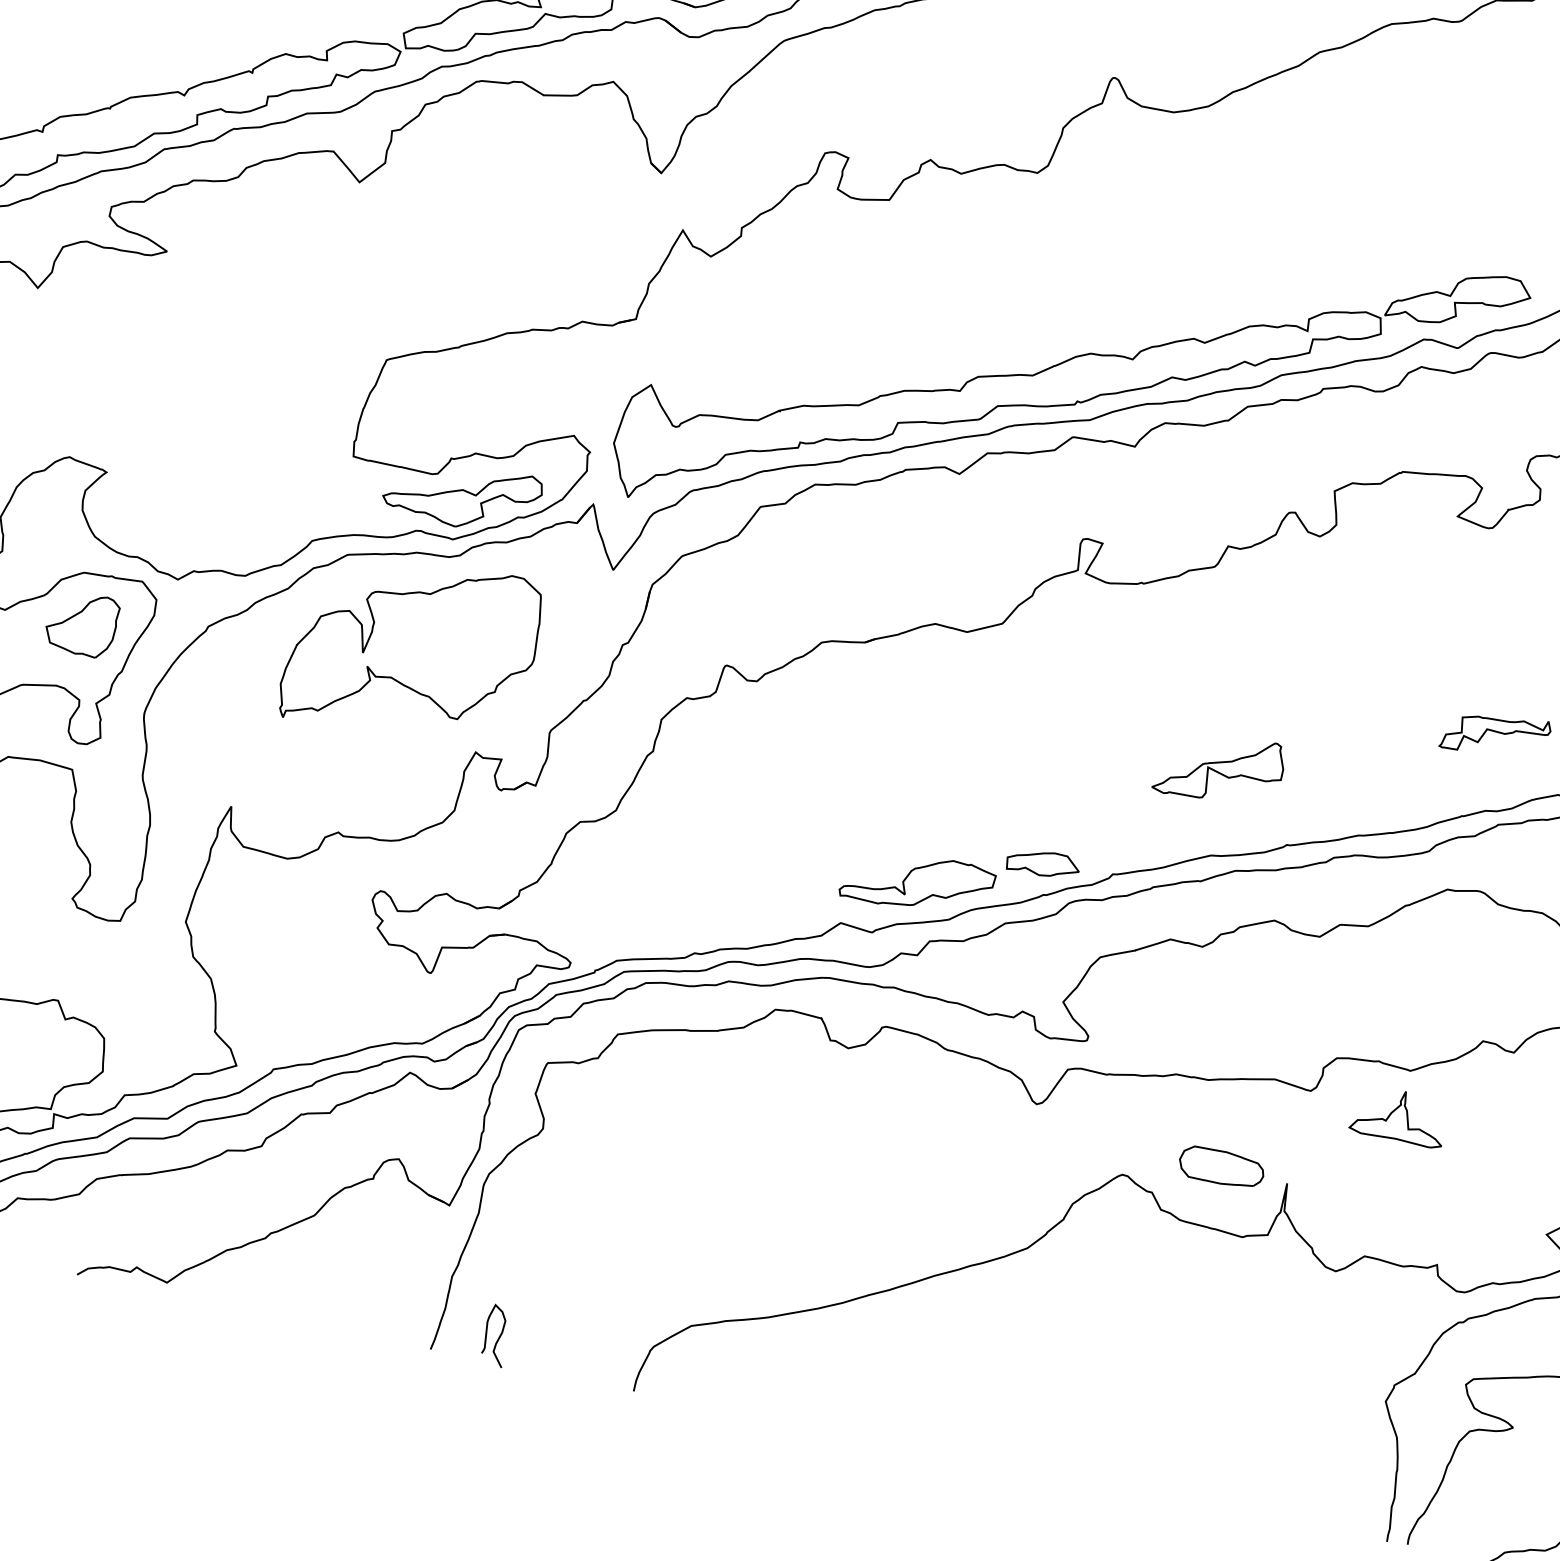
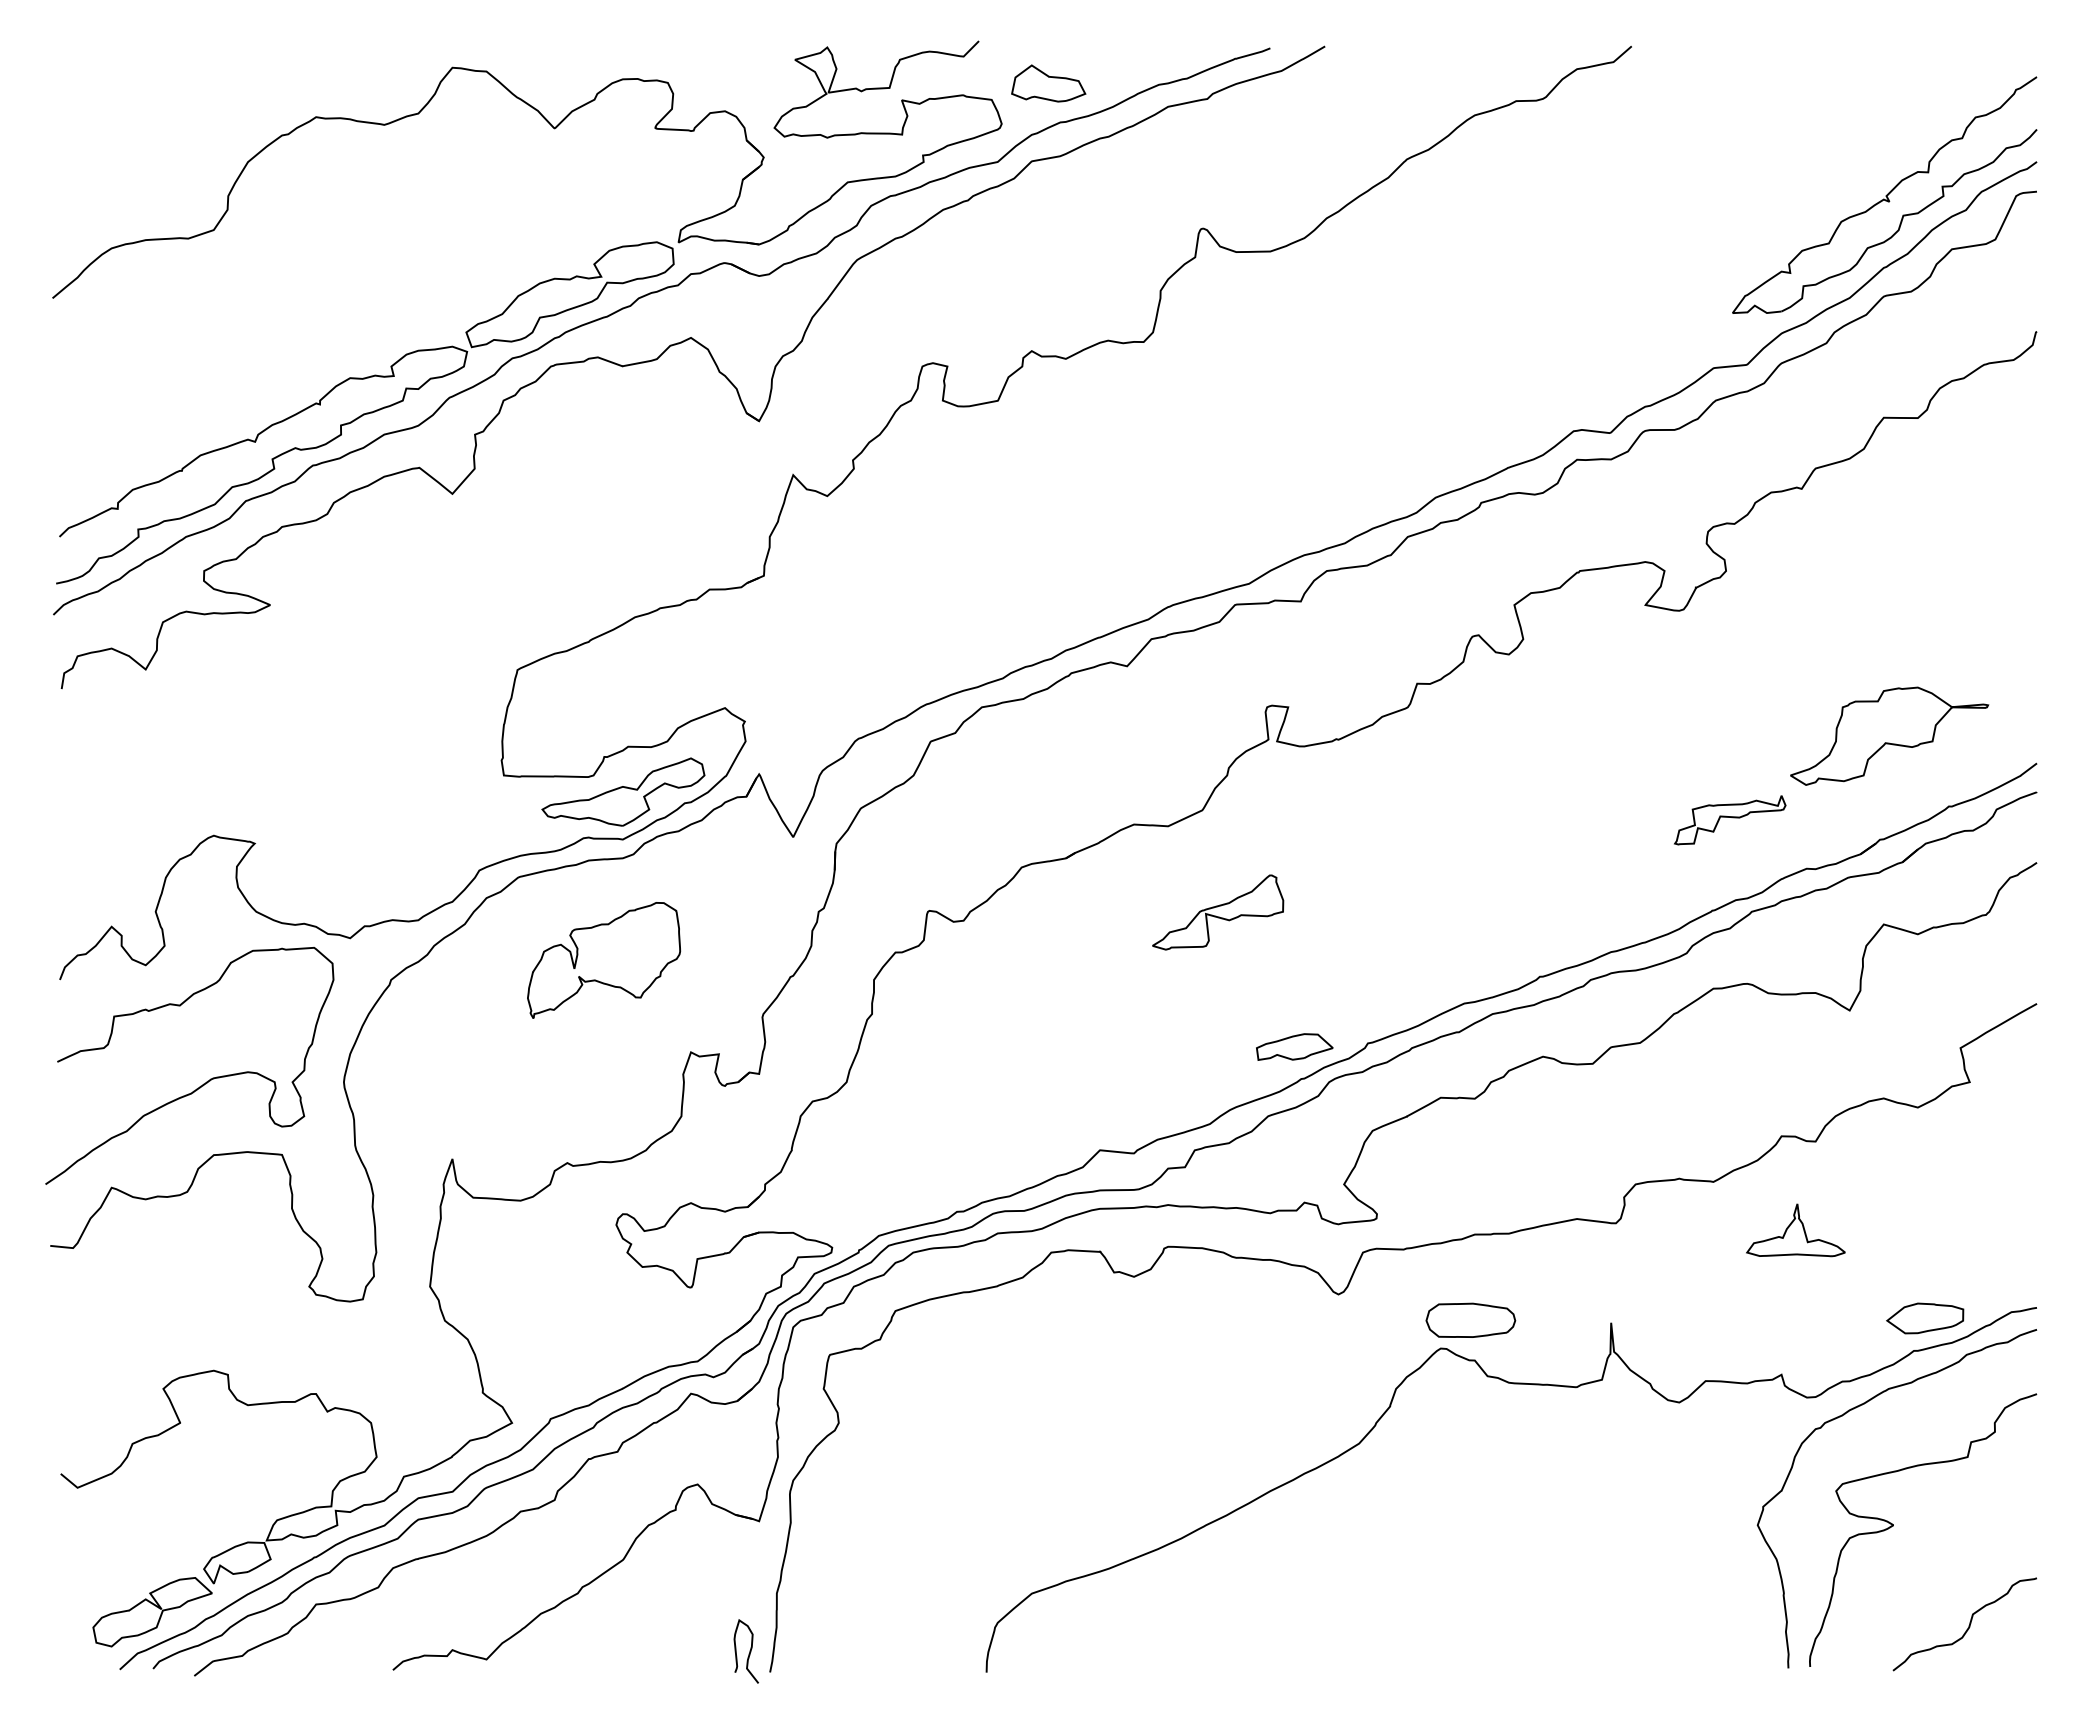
part: (1068, 387) -> (1220, 554), removed
part: (81, 623) -> (260, 1003), removed
part: (411, 649) -> (603, 960), size x0.6
part: (1220, 768) -> (1218, 912), moved
part: (917, 882) -> (1169, 1092), removed
part: (1399, 1116) -> (1795, 1230), moved
part: (1221, 1166) -> (1470, 1319), moved
curve: (497, 1337) -> (748, 1653), moved

